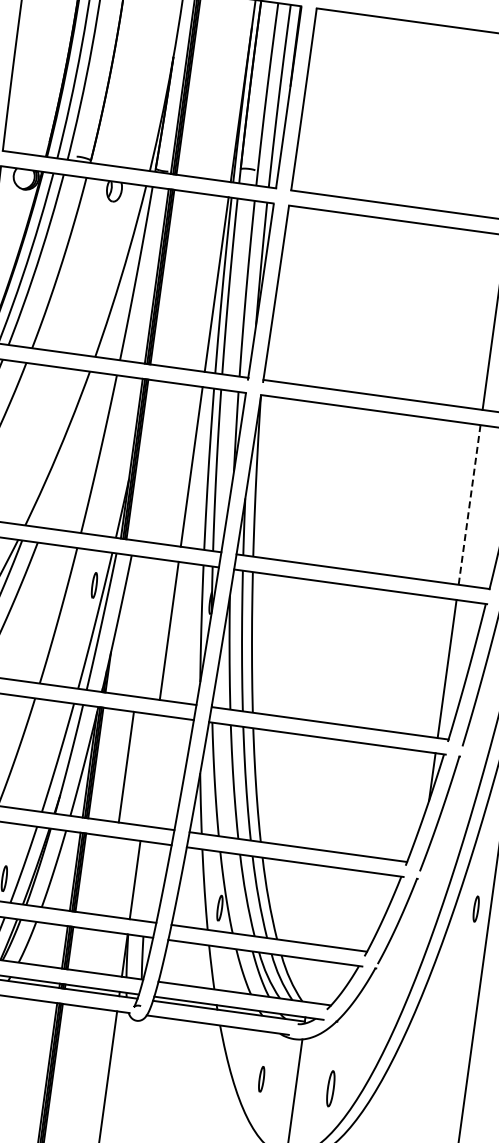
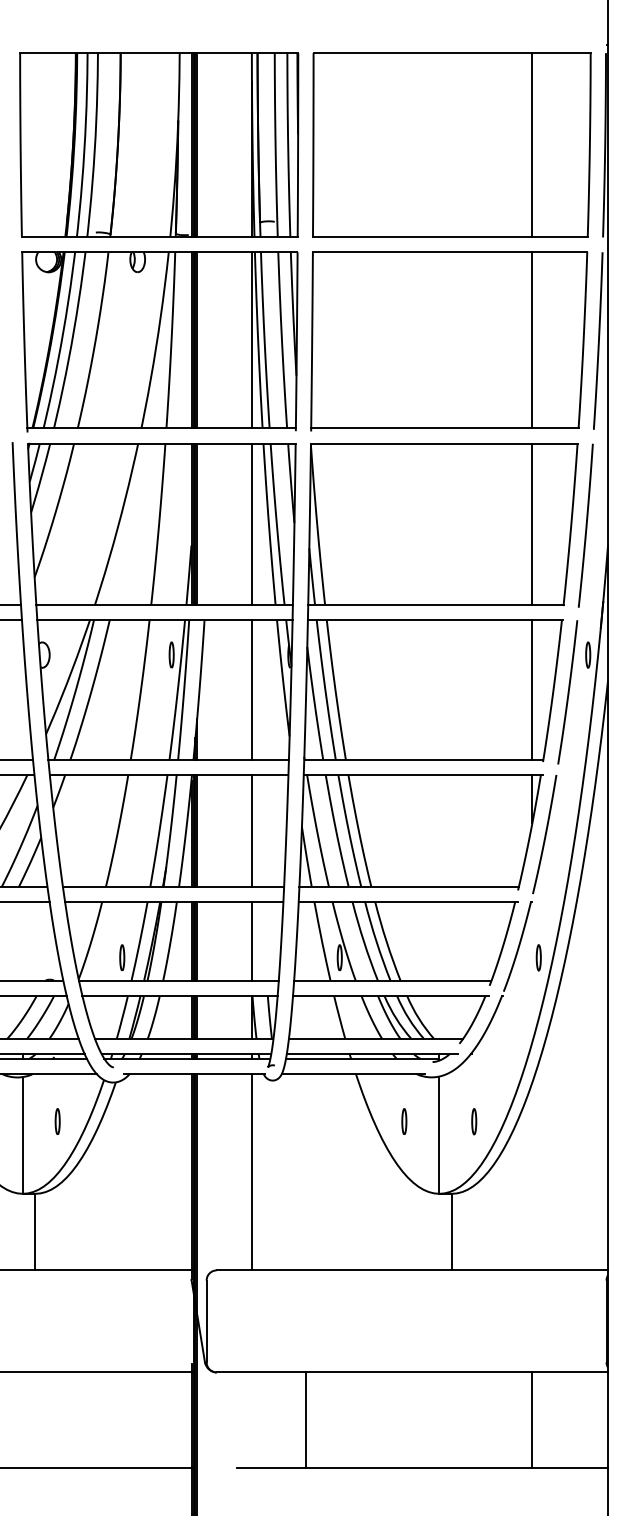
line: (469, 505) -> (532, 524), dashed -> solid
line: (125, 766) -> (251, 830), moved
part: (475, 908) -> (538, 957), moved
part: (331, 1088) -> (474, 1121), size x0.71

